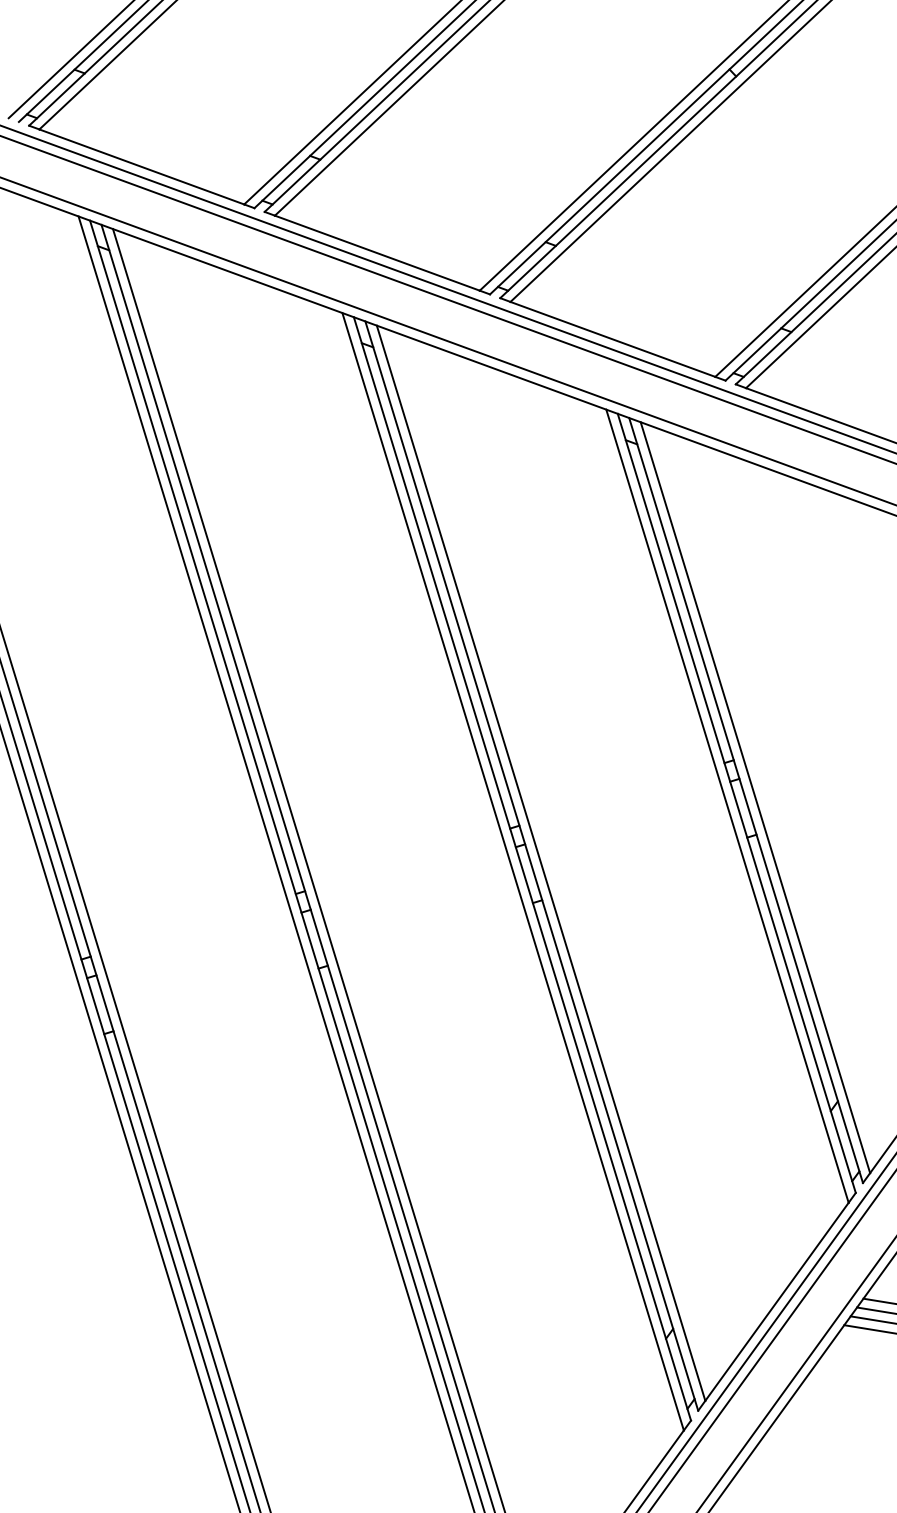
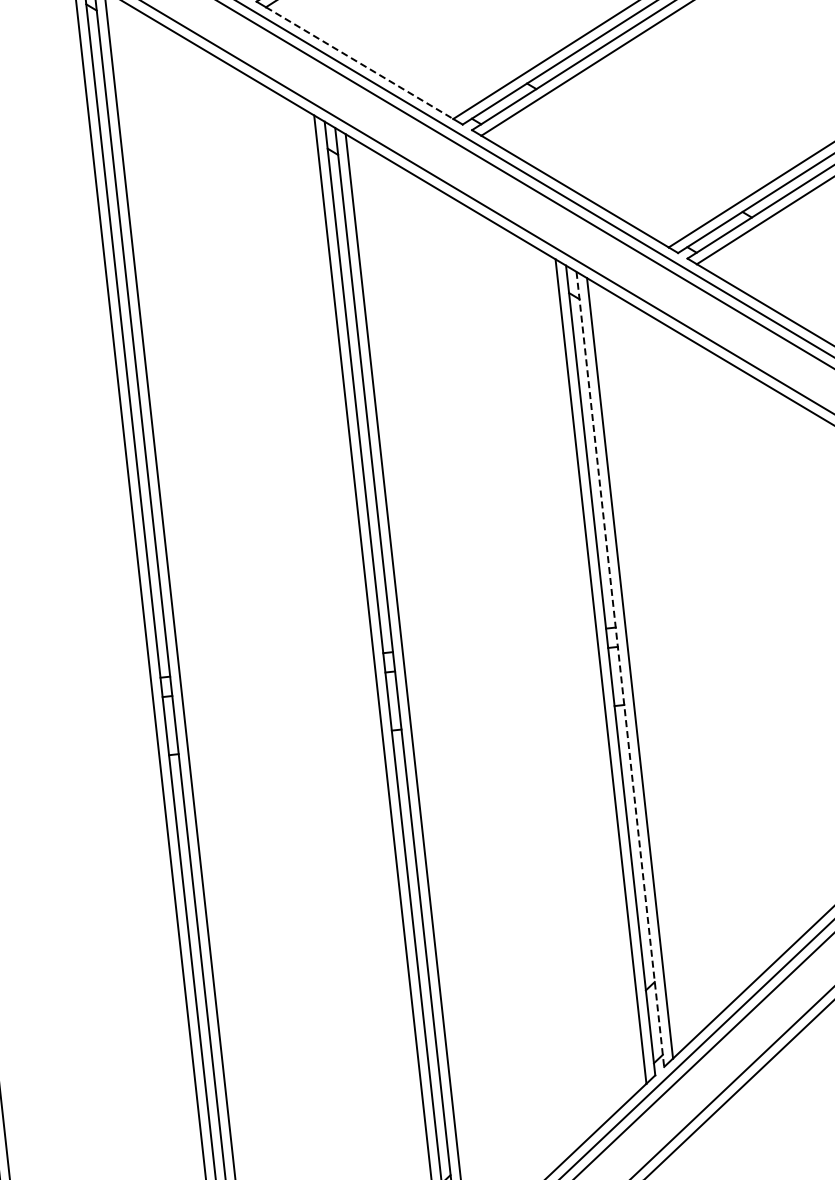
line: (377, 253) -> (359, 63), solid -> dashed
line: (746, 800) -> (620, 669), solid -> dashed

